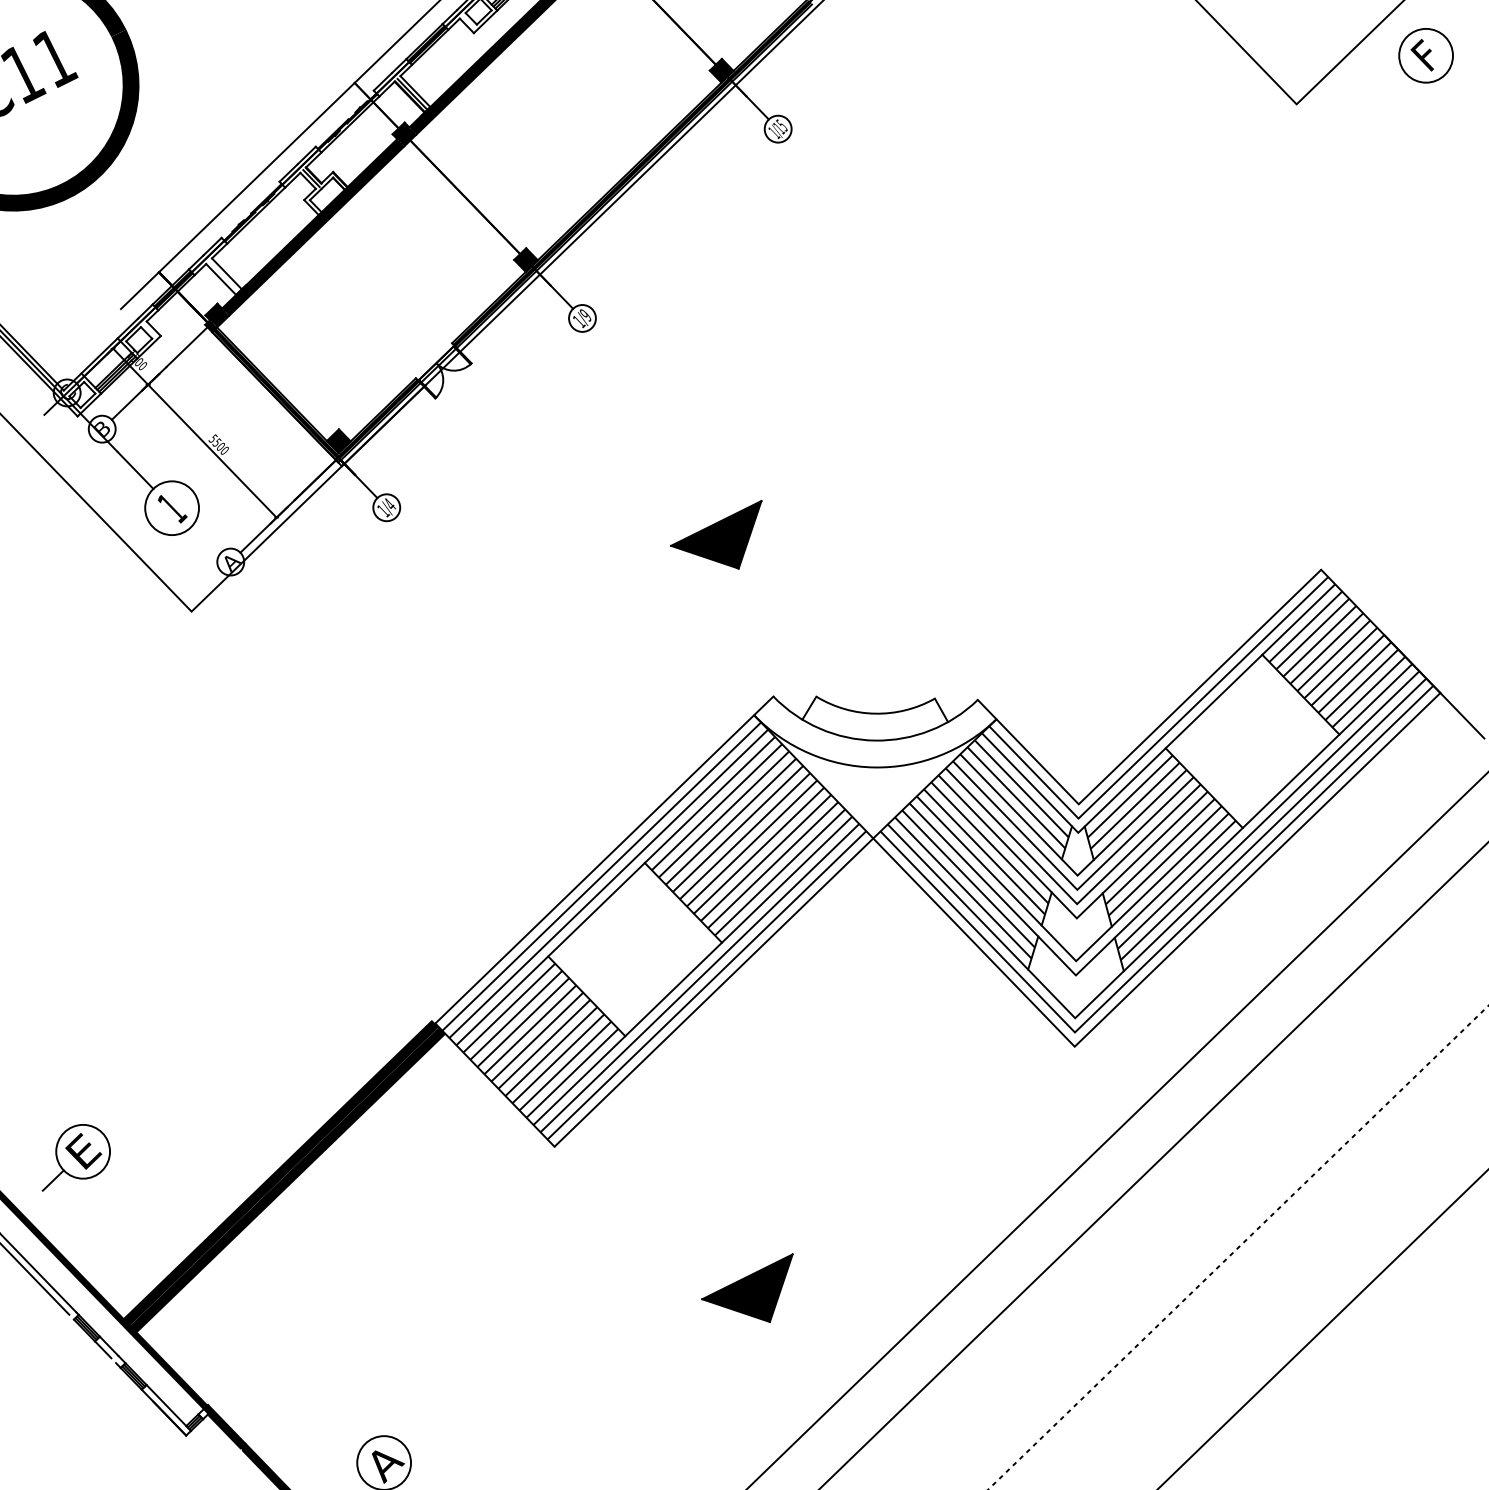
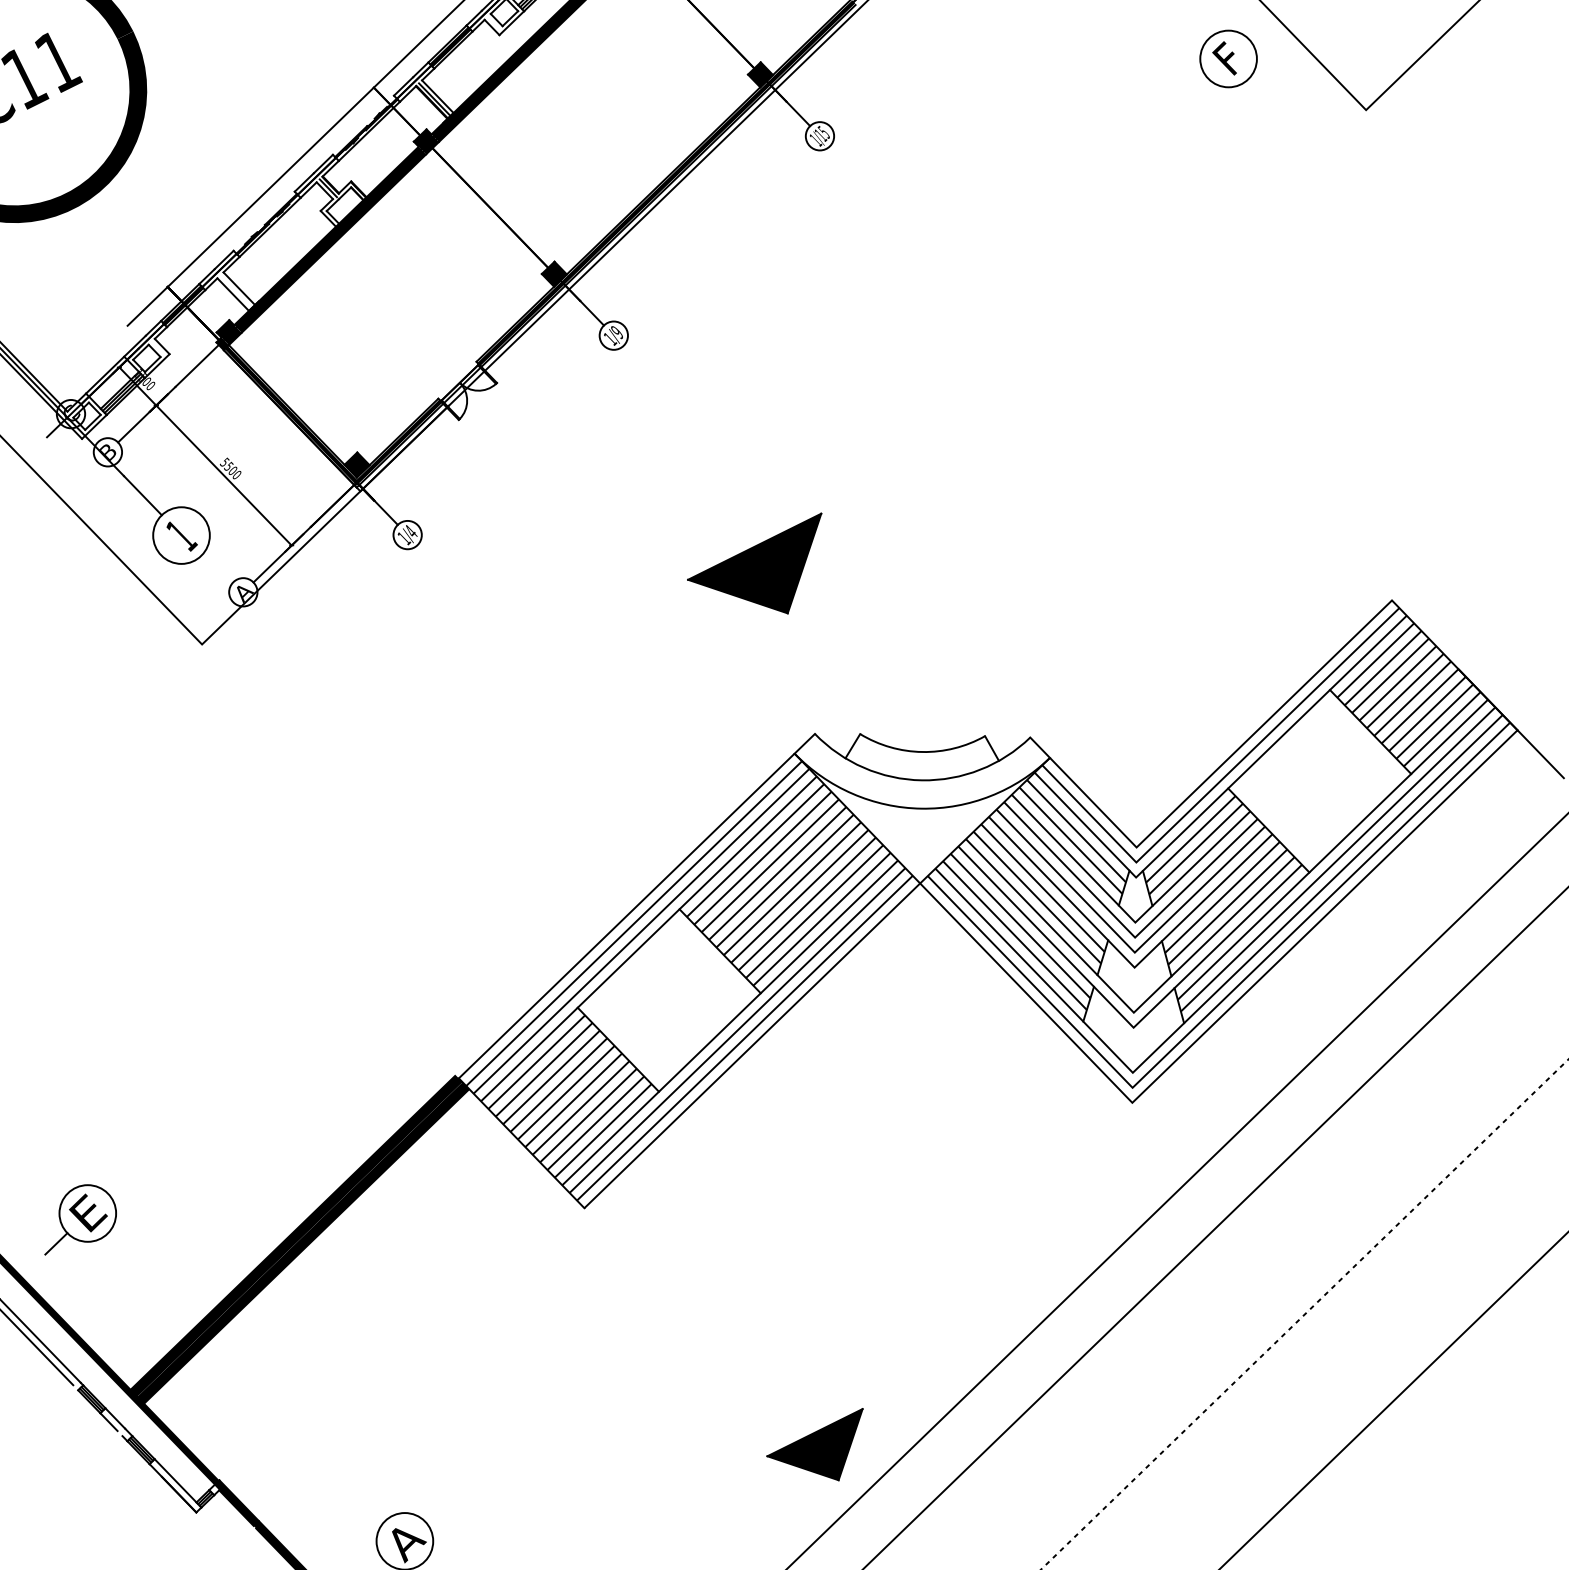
part: (1425, 55) -> (1227, 58), moved
part: (716, 534) -> (755, 563), size x1.4
part: (747, 1288) -> (815, 1444), moved

